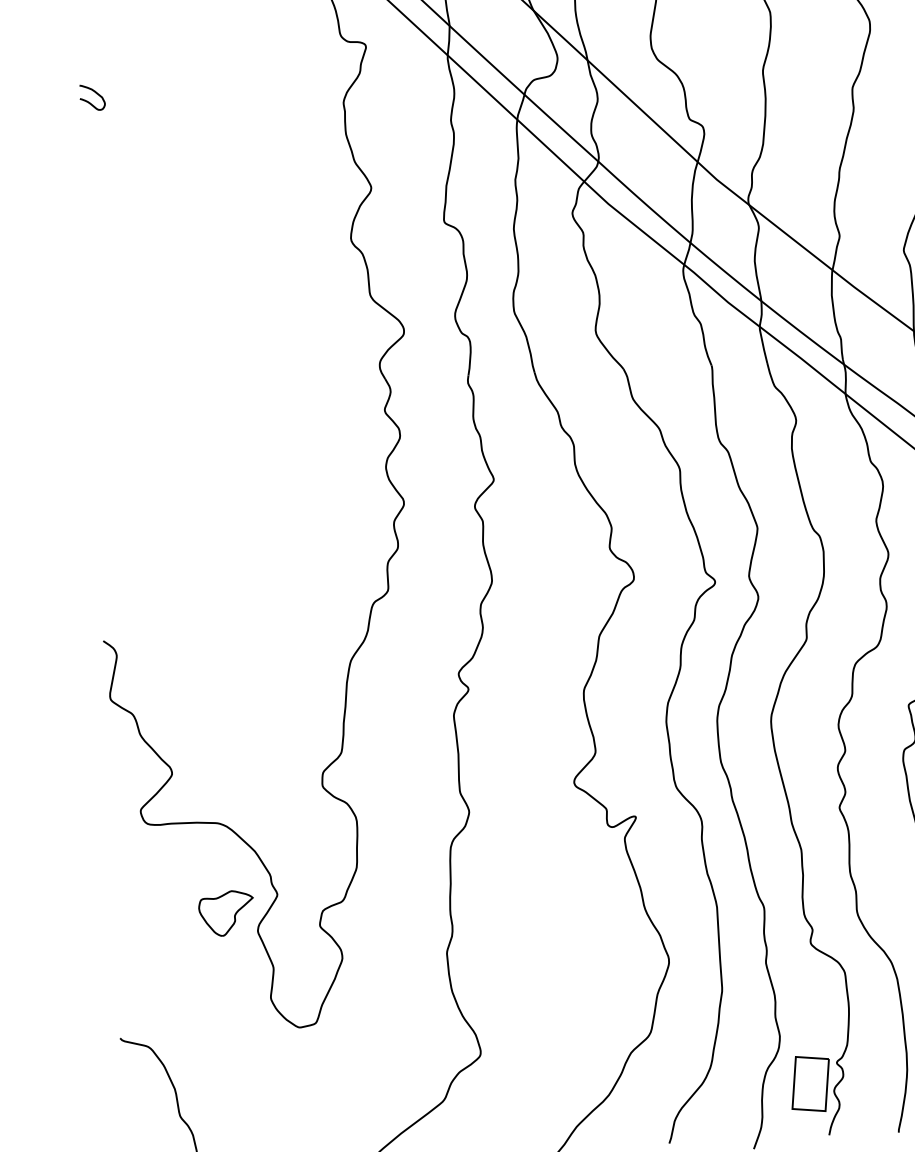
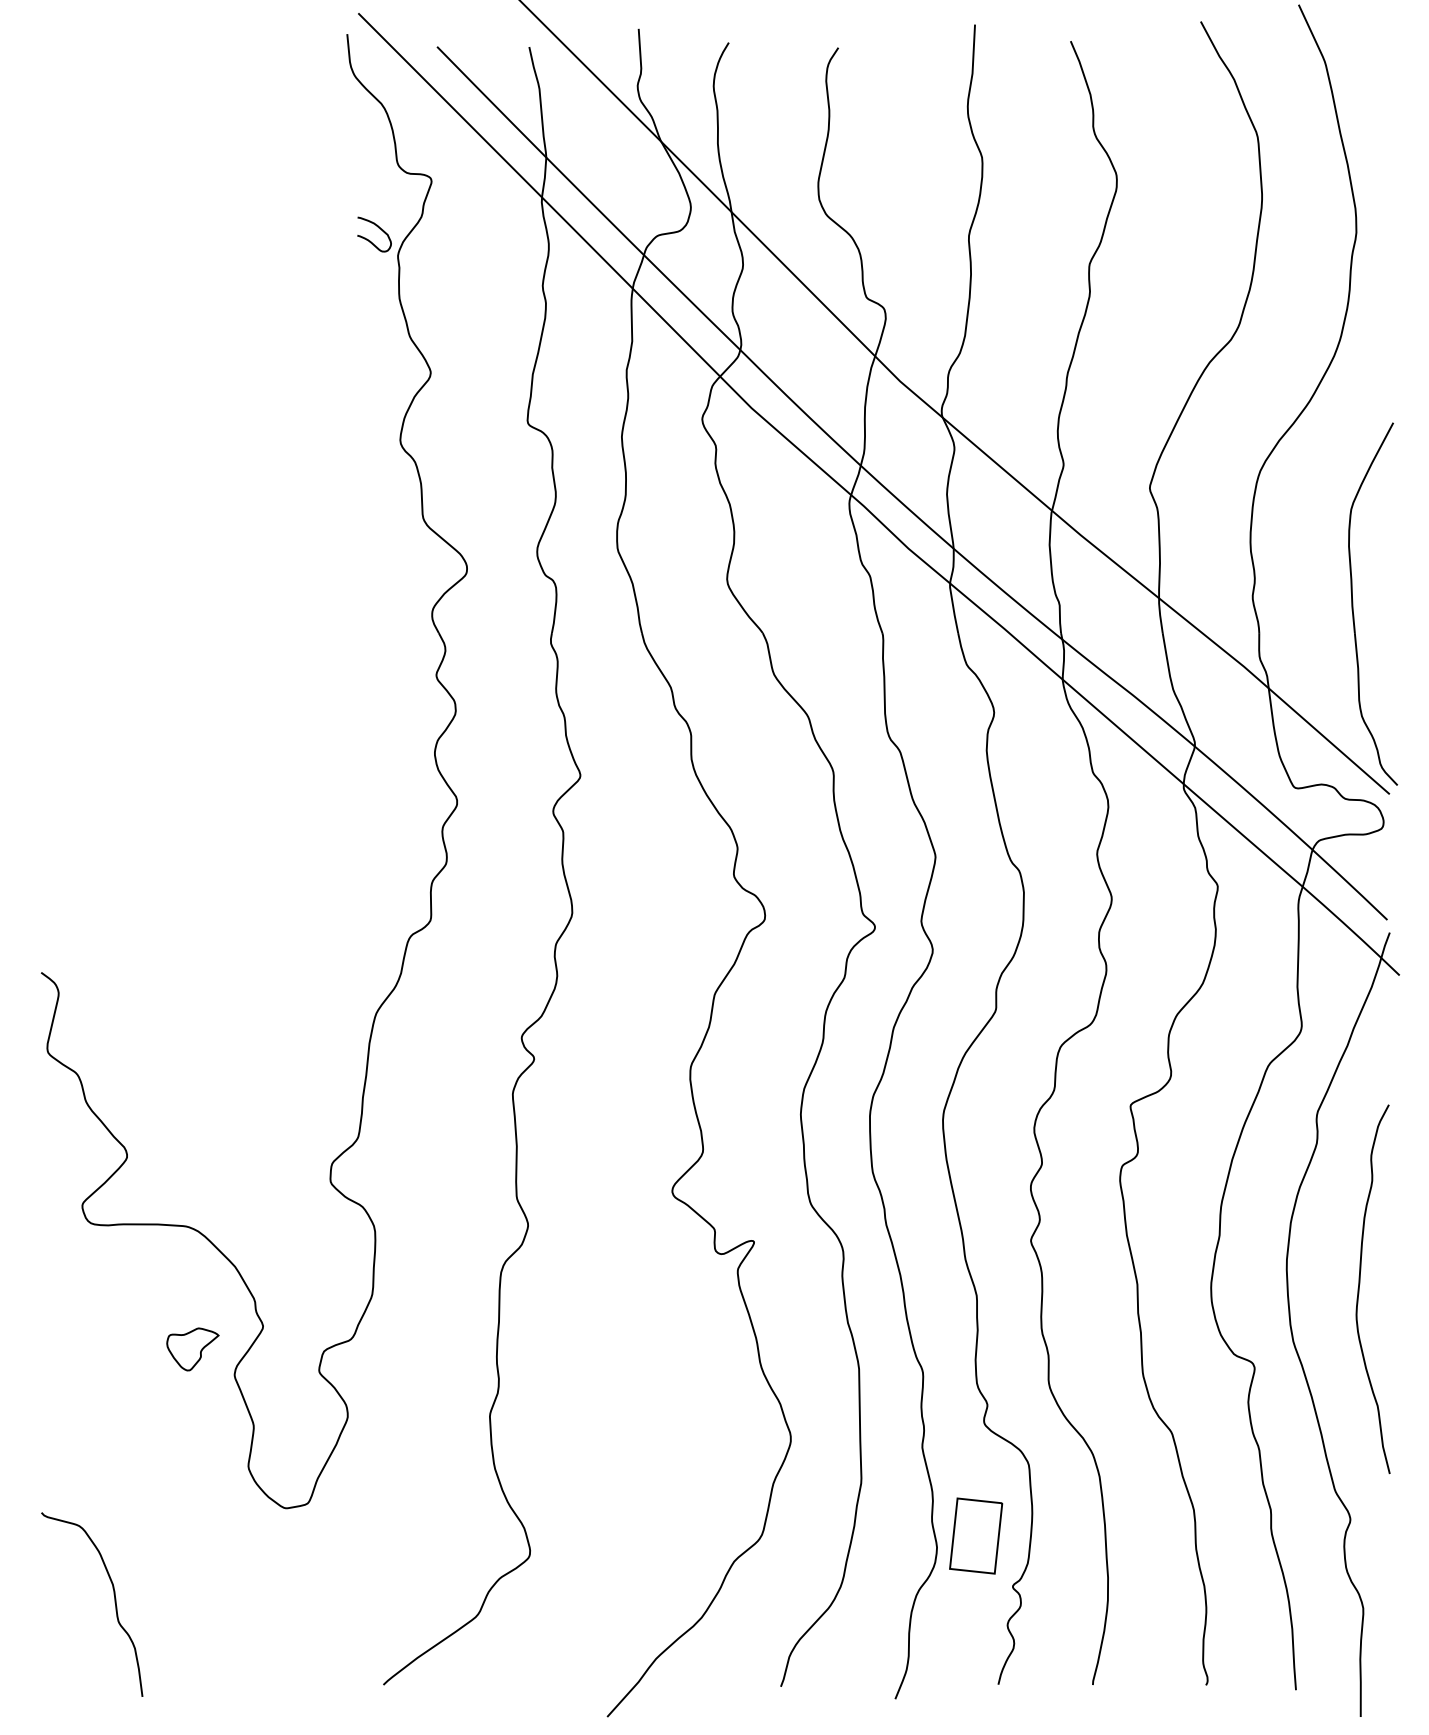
curve: (95, 93) -> (378, 228), moved
part: (226, 913) -> (192, 1349), size x0.7
part: (810, 1083) -> (976, 1535), moved

